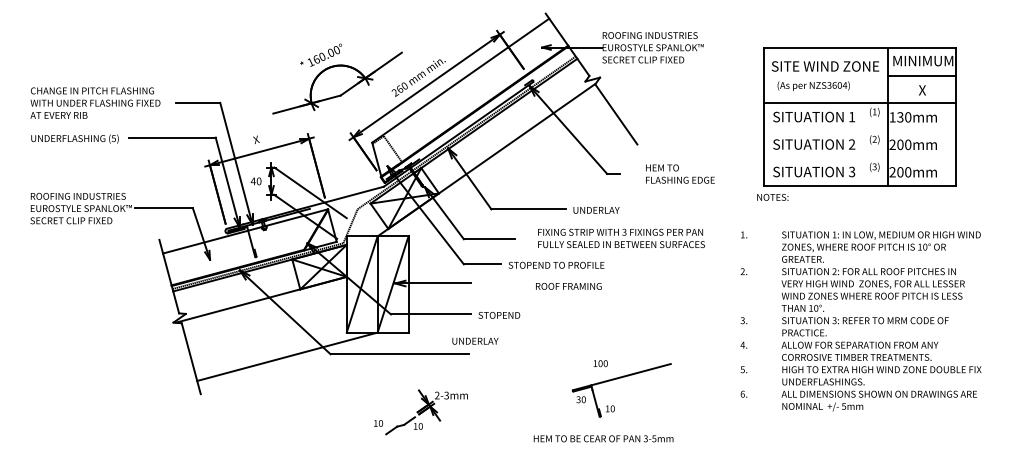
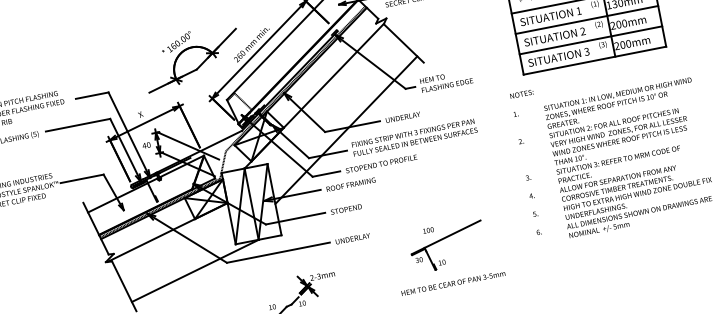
line: (860, 130) -> (587, 19), added
line: (860, 158) -> (591, 40), added
text: (680, 173) -> (446, 80), moved
text: (772, 197) -> (521, 94), moved
line: (519, 212) -> (346, 130), added
text: (621, 238) -> (414, 137), moved
text: (568, 286) -> (350, 184), moved
text: (475, 340) -> (352, 238), moved
text: (603, 438) -> (453, 283), moved

